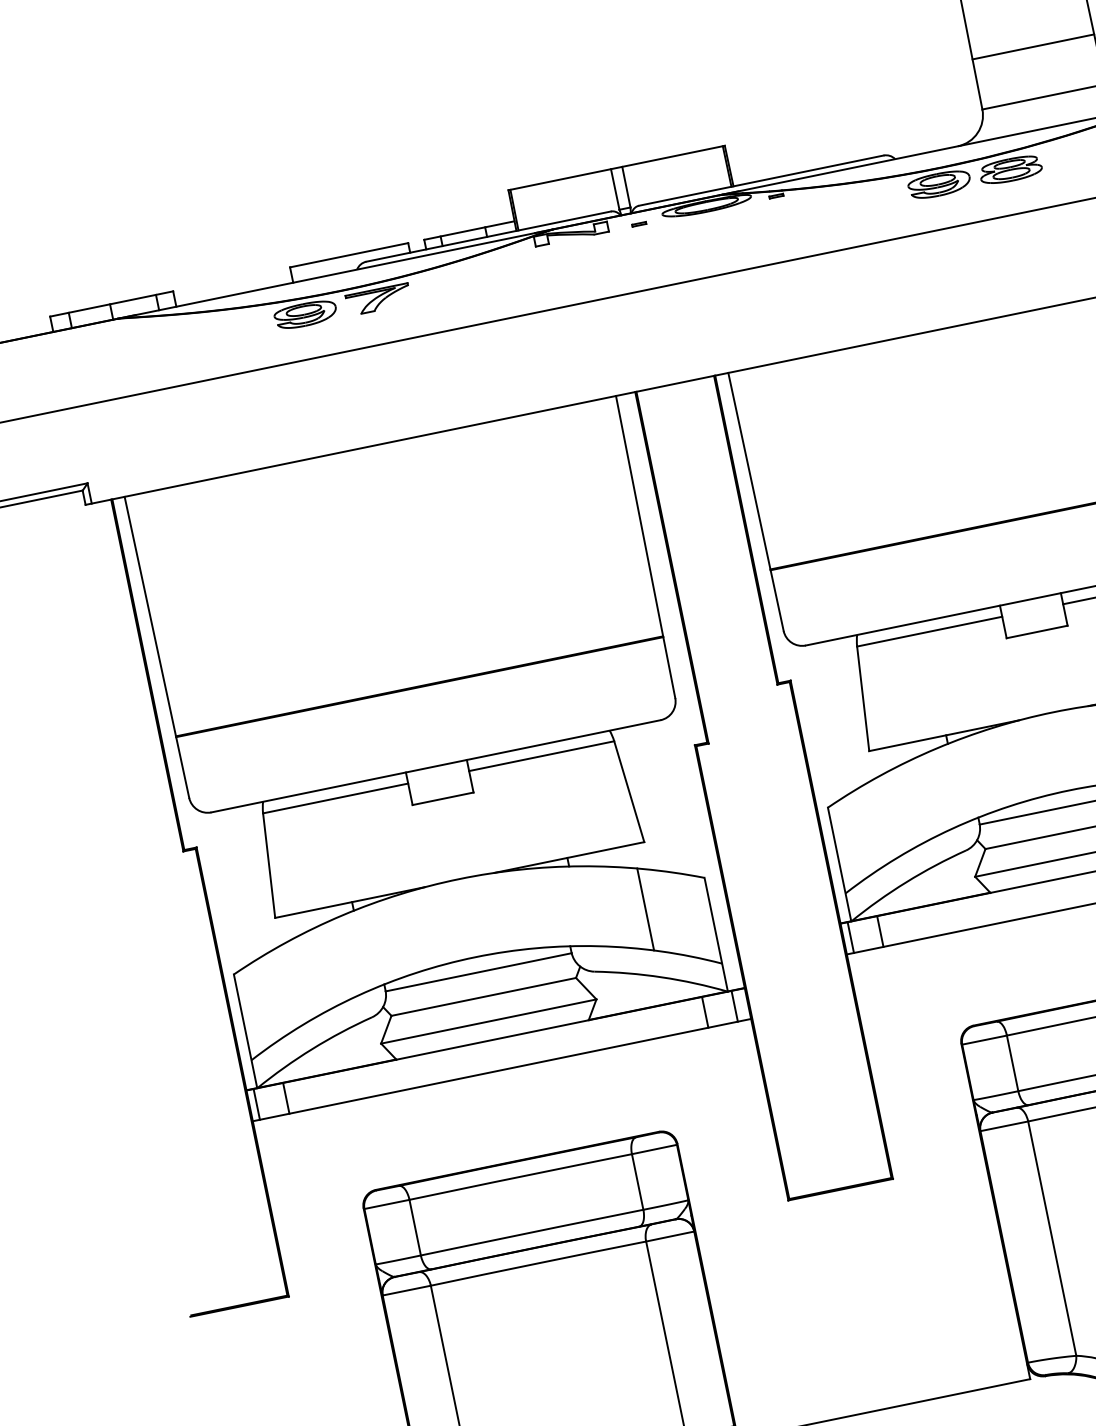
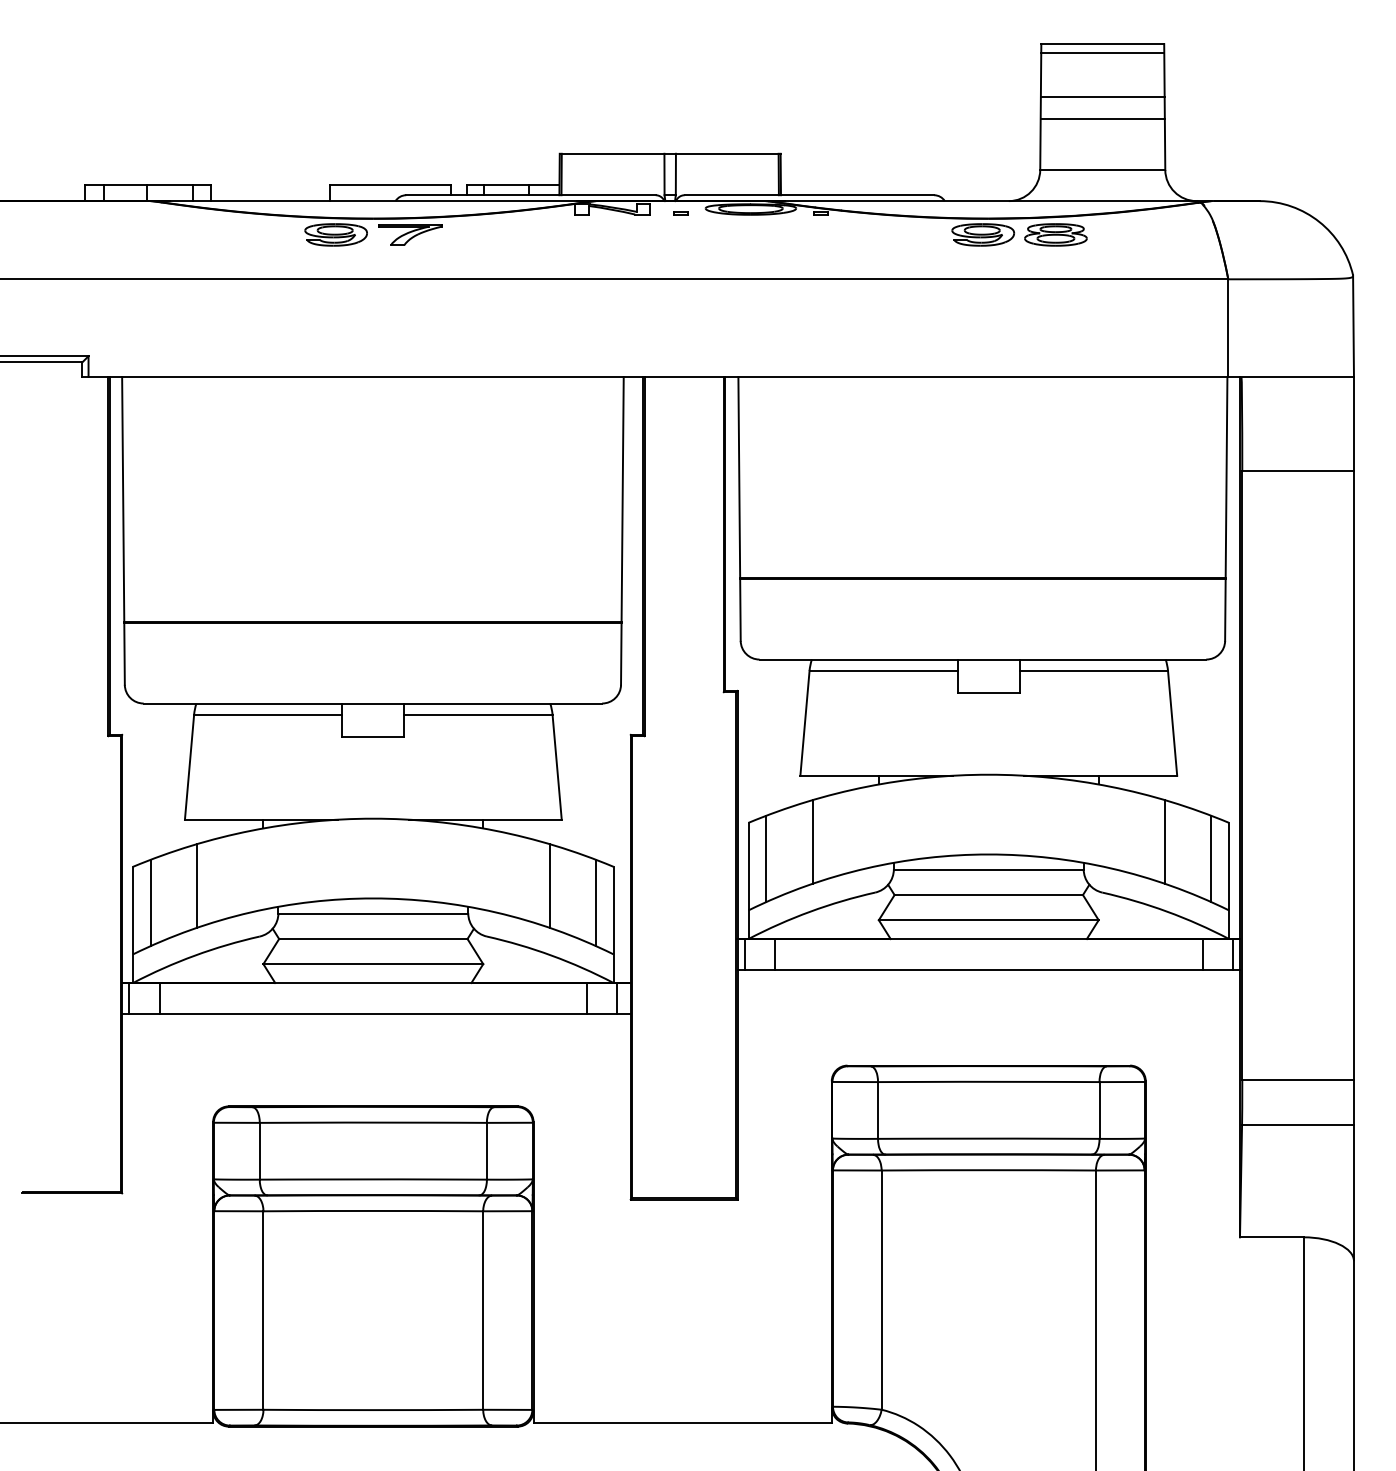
line: (1028, 25) -> (1102, 97), added
line: (894, 813) -> (812, 841), added
line: (852, 838) -> (766, 858), added
line: (694, 916) -> (595, 902), added
line: (300, 979) -> (197, 885), added
line: (258, 1005) -> (150, 902), added

